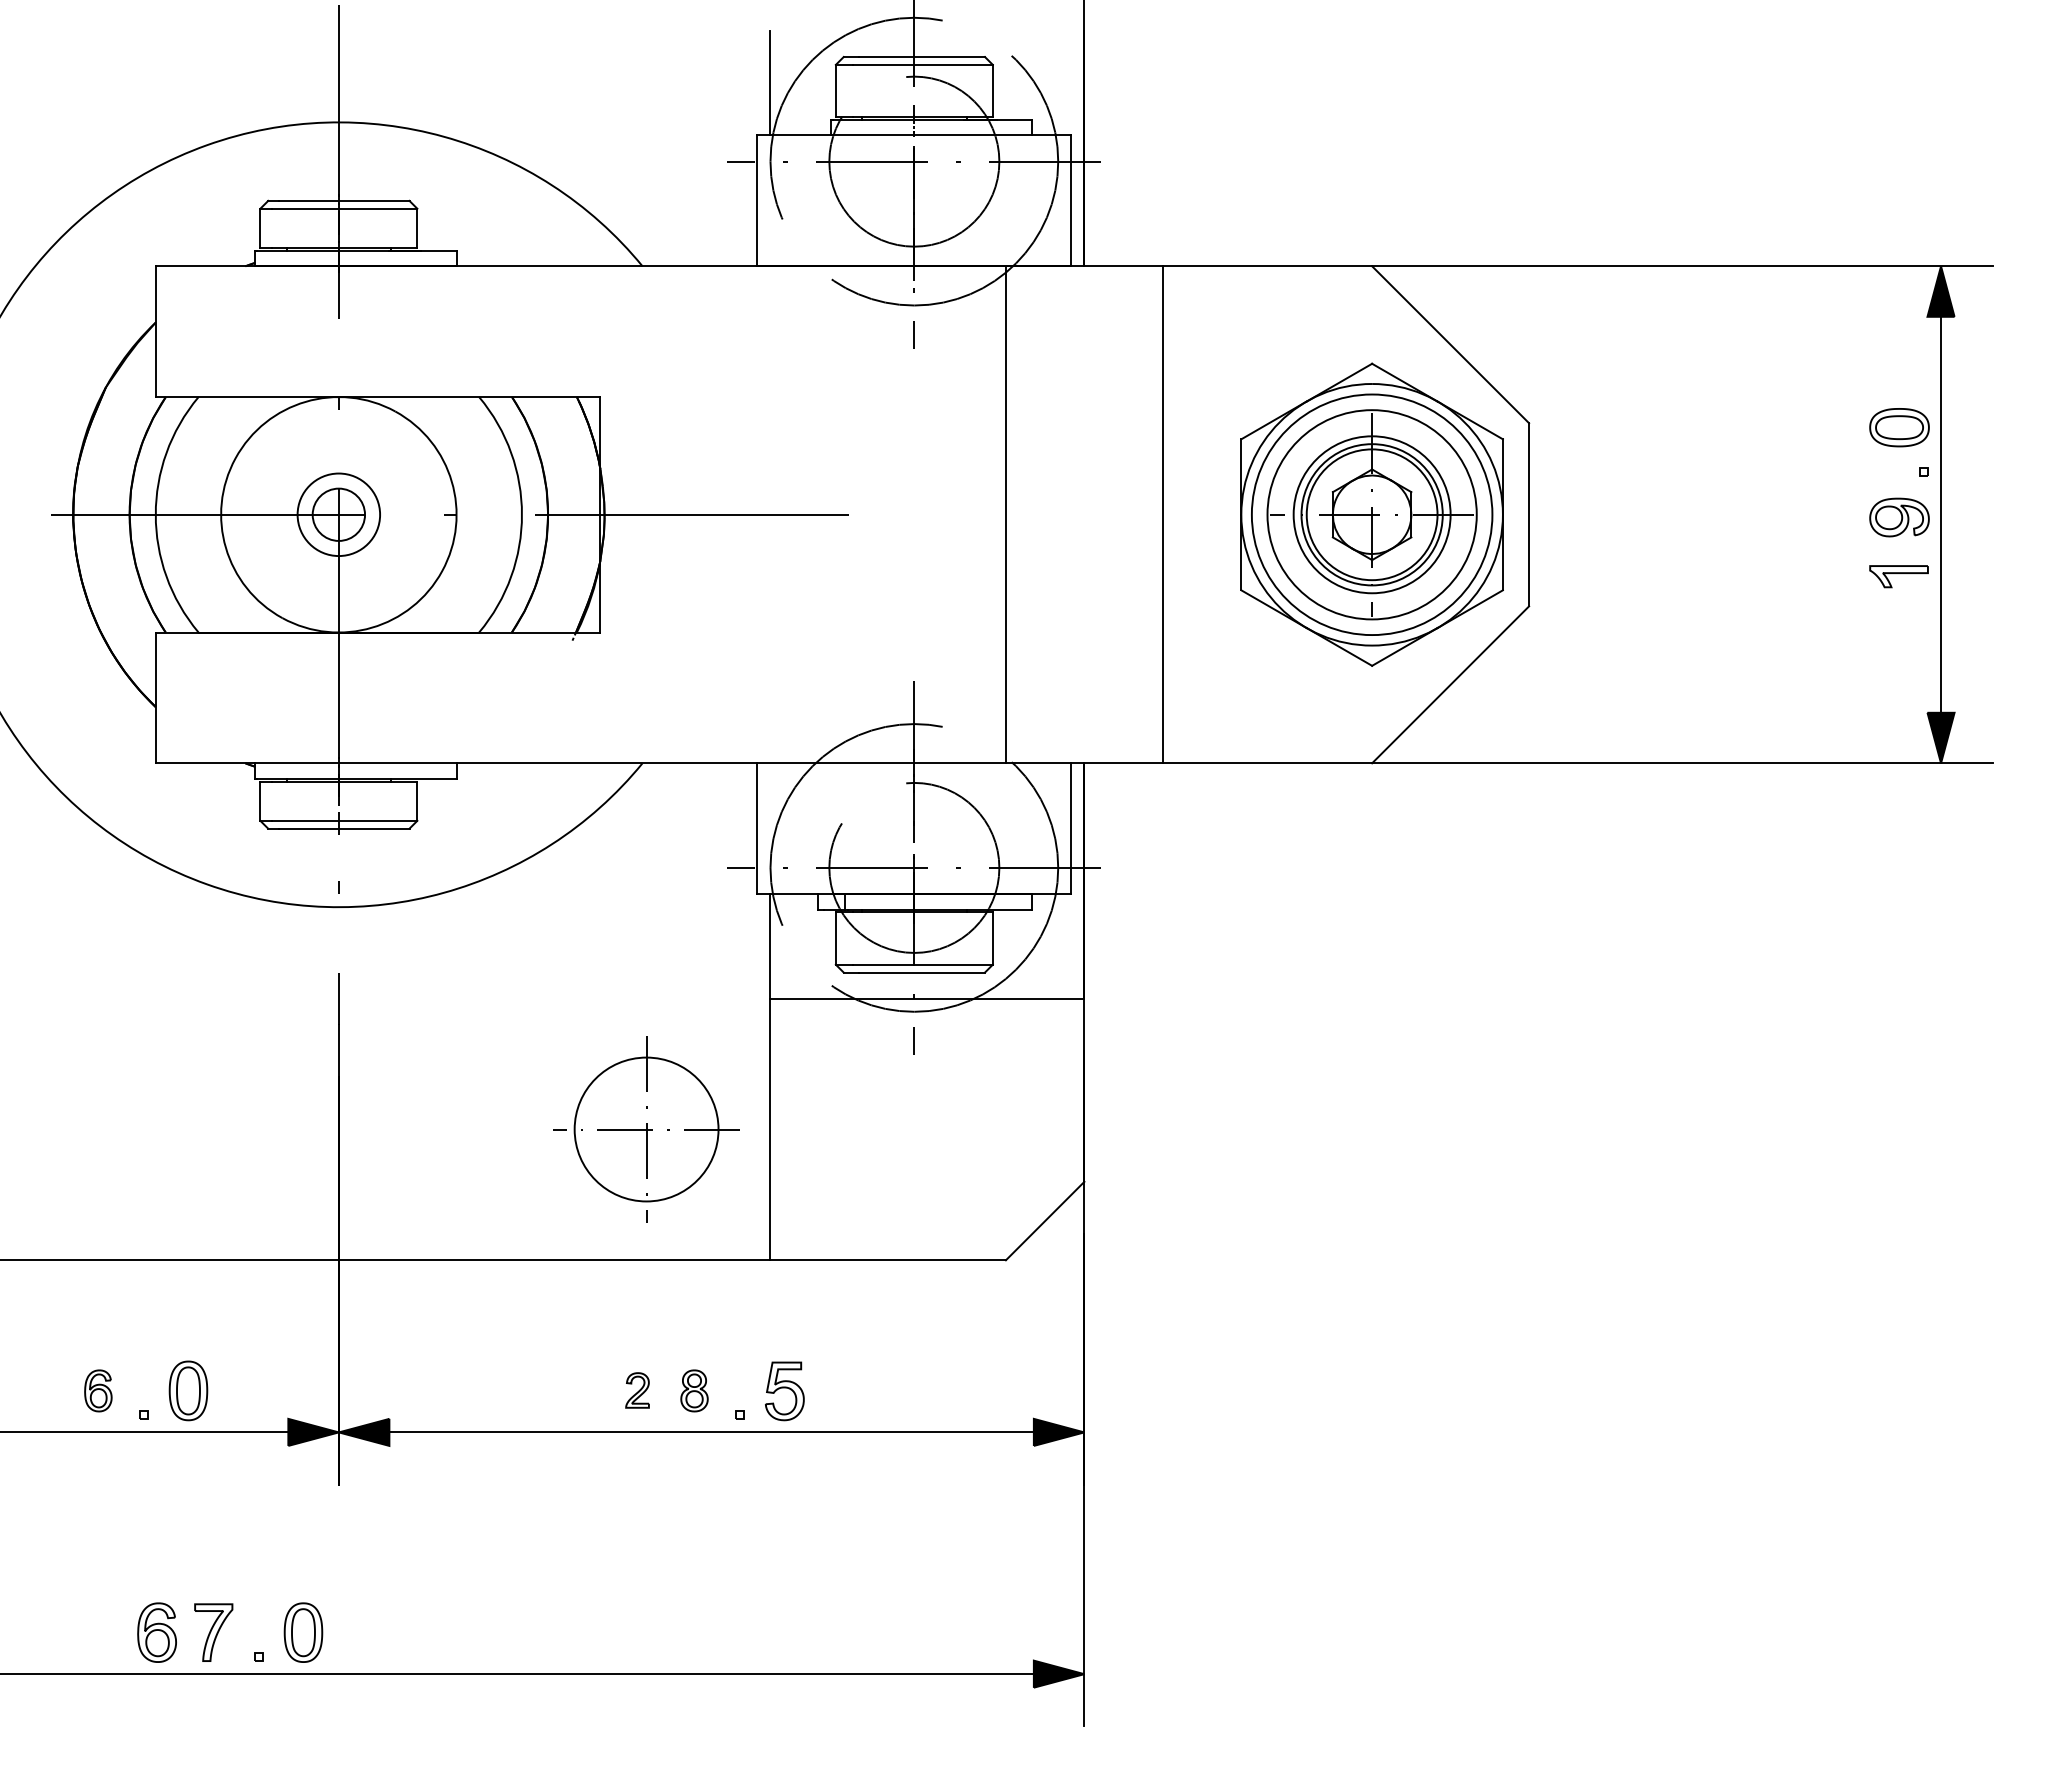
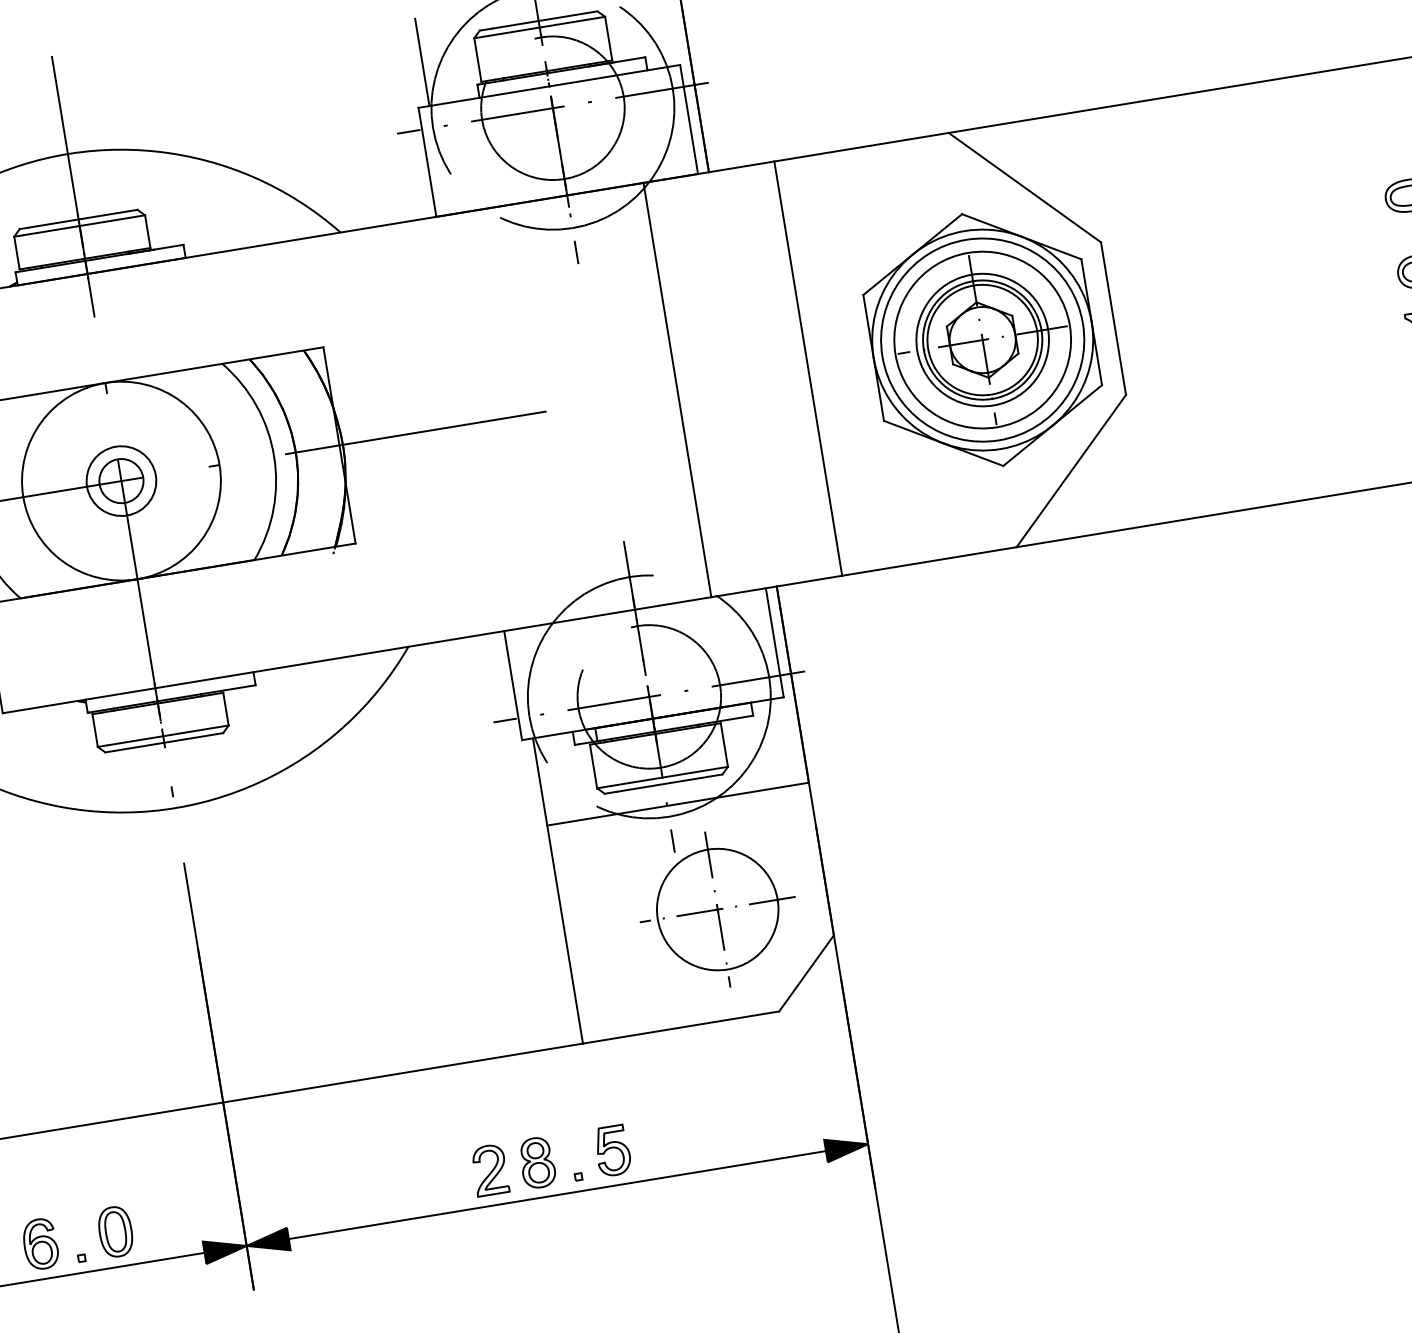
part: (646, 1129) -> (717, 909), moved
part: (98, 1390) -> (40, 1243), size x1.43
part: (637, 1390) -> (489, 1170), size x1.67
part: (694, 1390) -> (537, 1162), size x1.43

